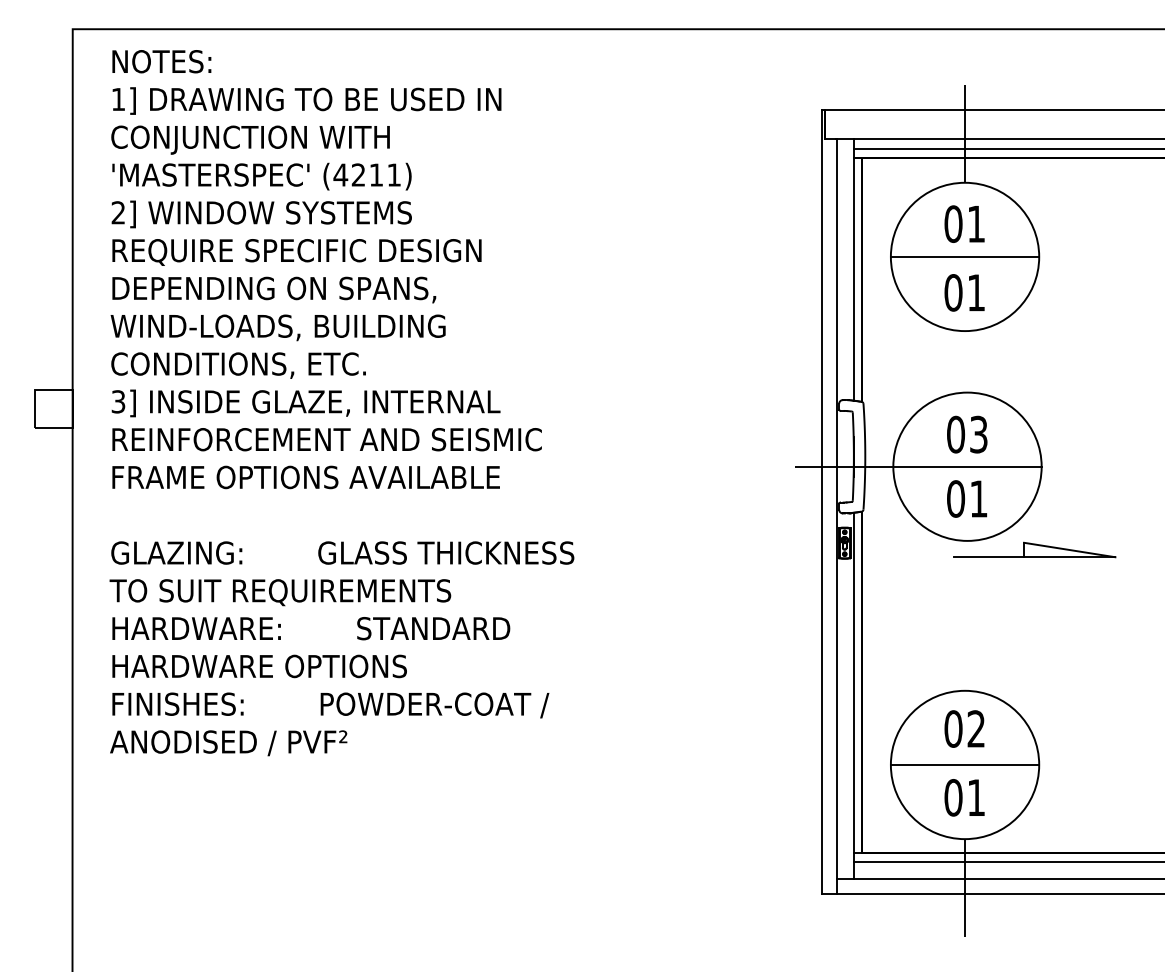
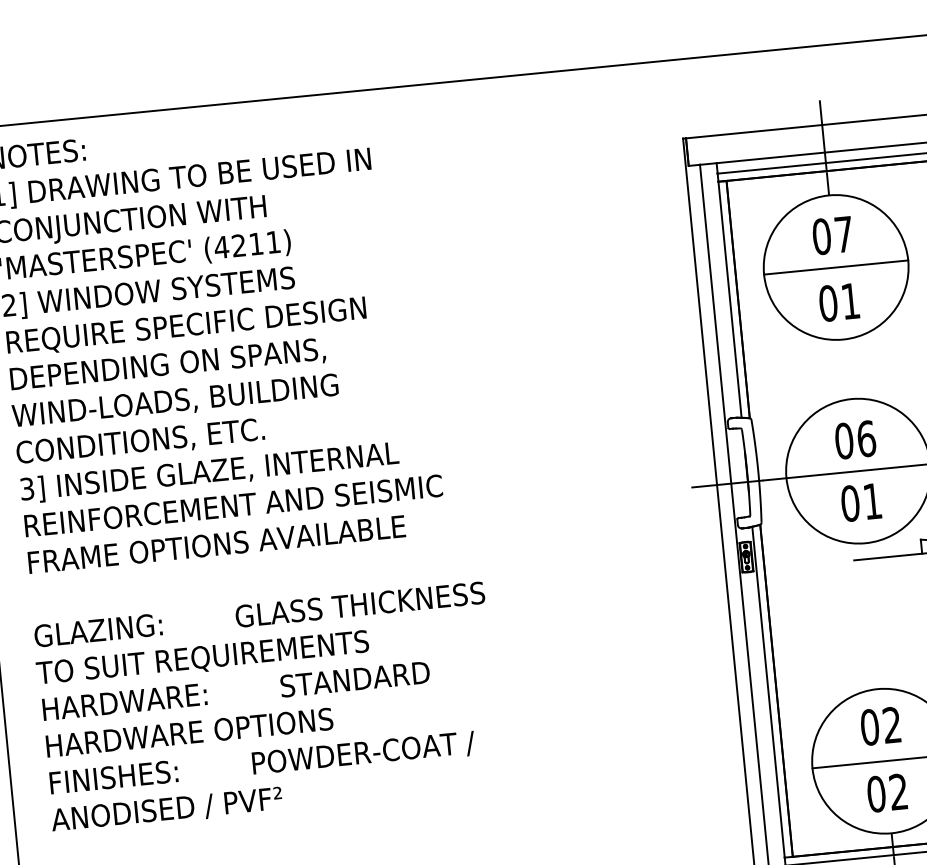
text: (976, 224) -> (844, 234), 01 -> 07
text: (979, 434) -> (867, 438), 03 -> 06
text: (975, 797) -> (897, 791), 01 -> 02

